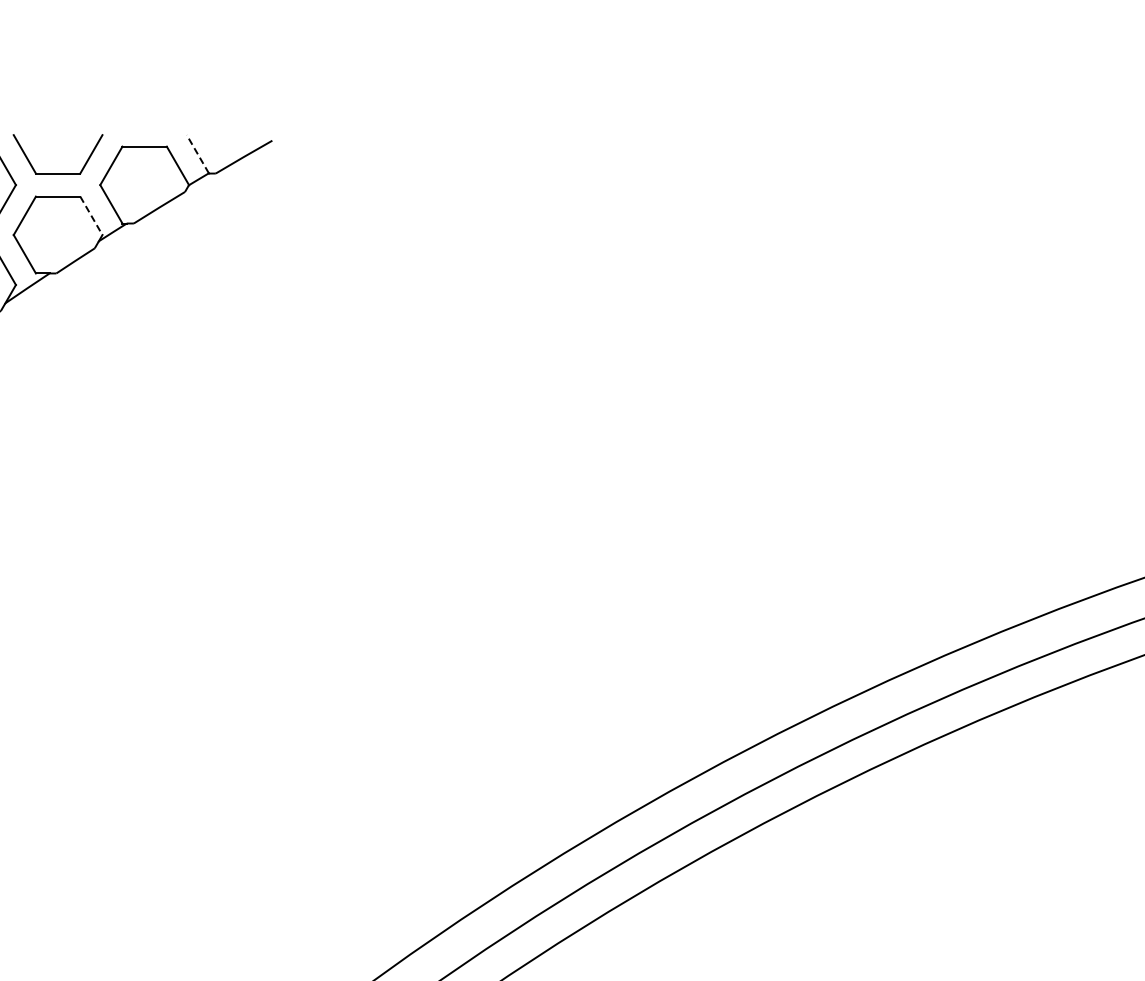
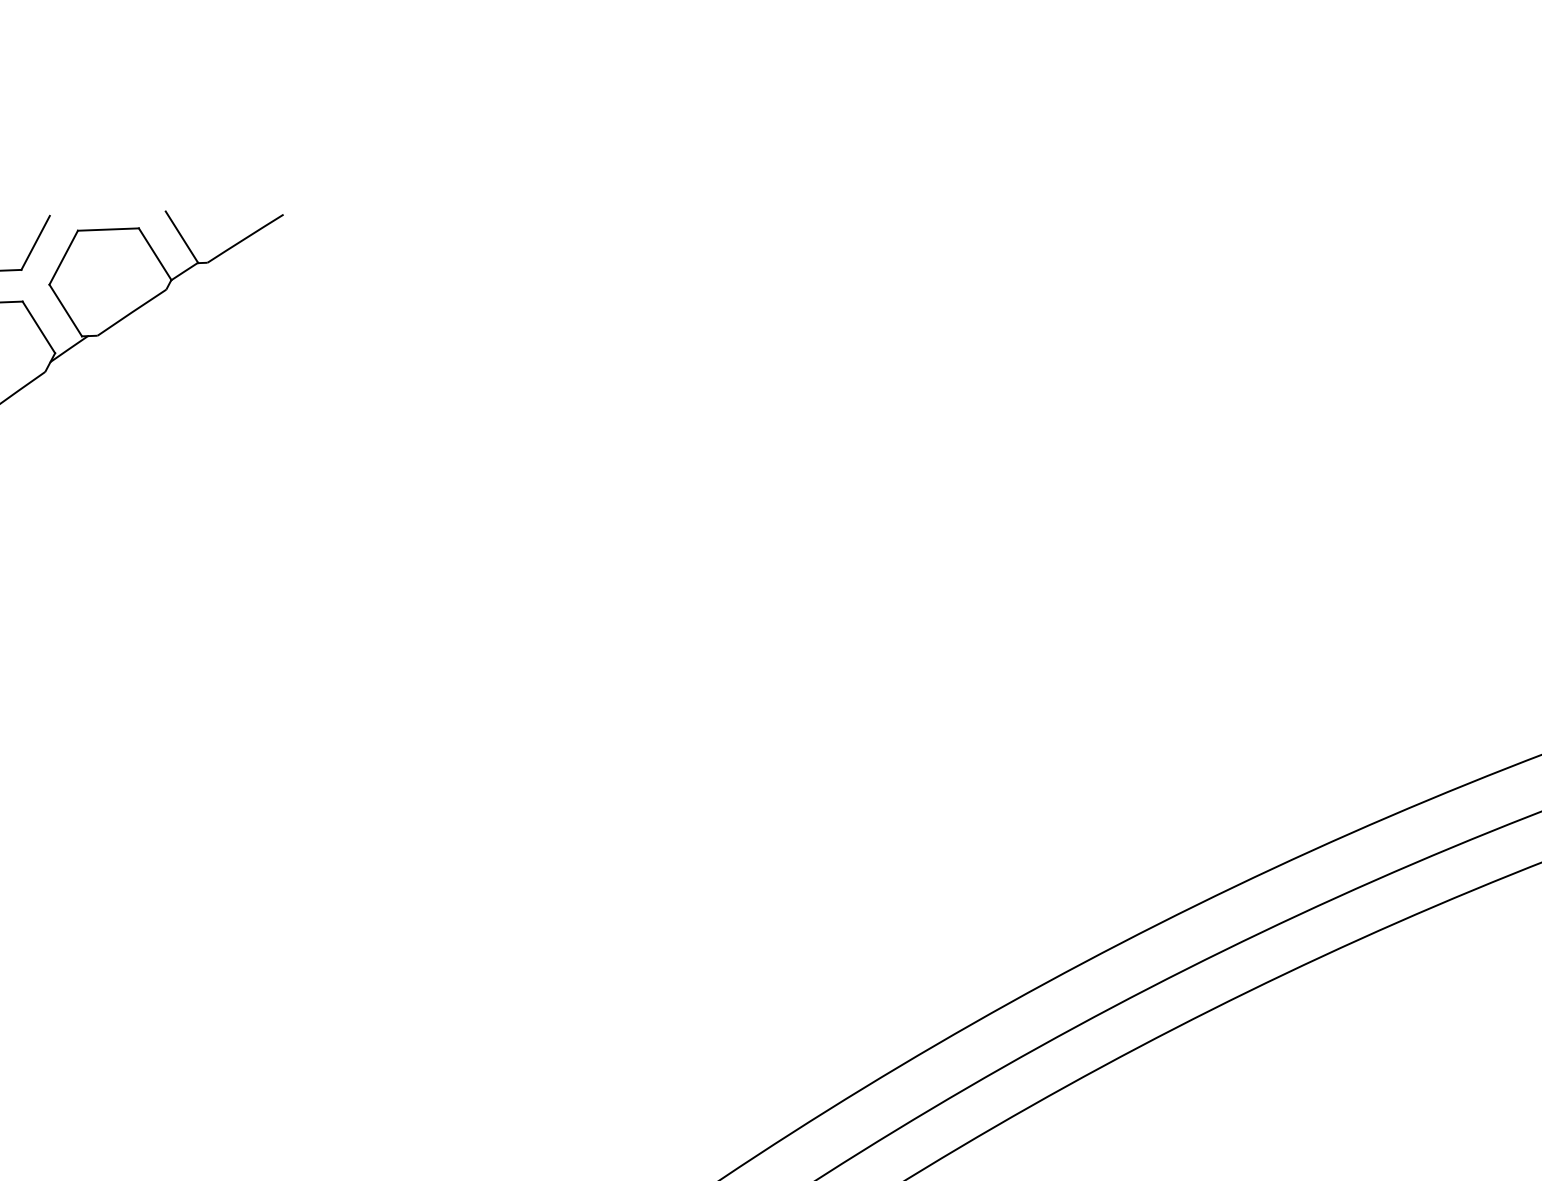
line: (197, 153) -> (181, 236), dashed -> solid
line: (91, 216) -> (39, 328), dashed -> solid

